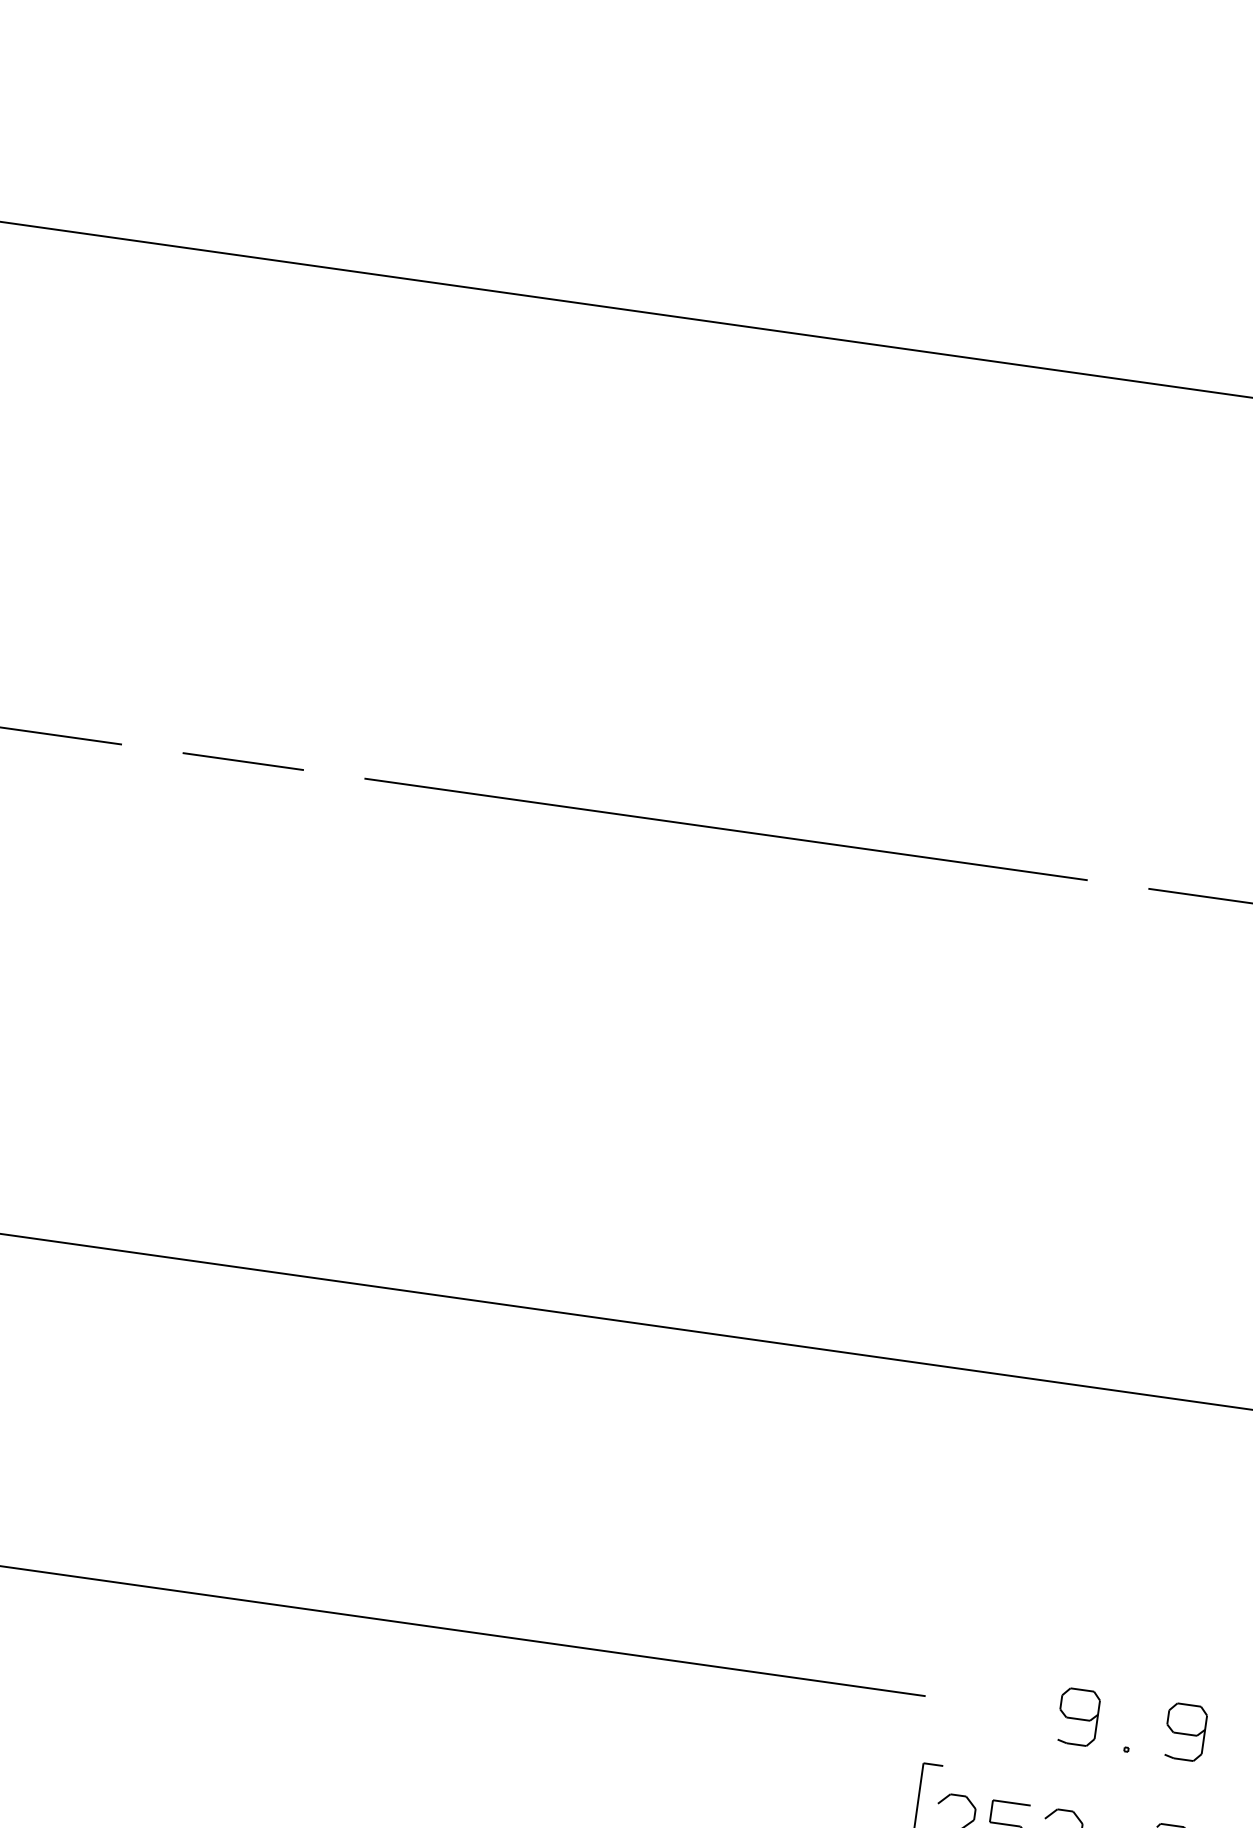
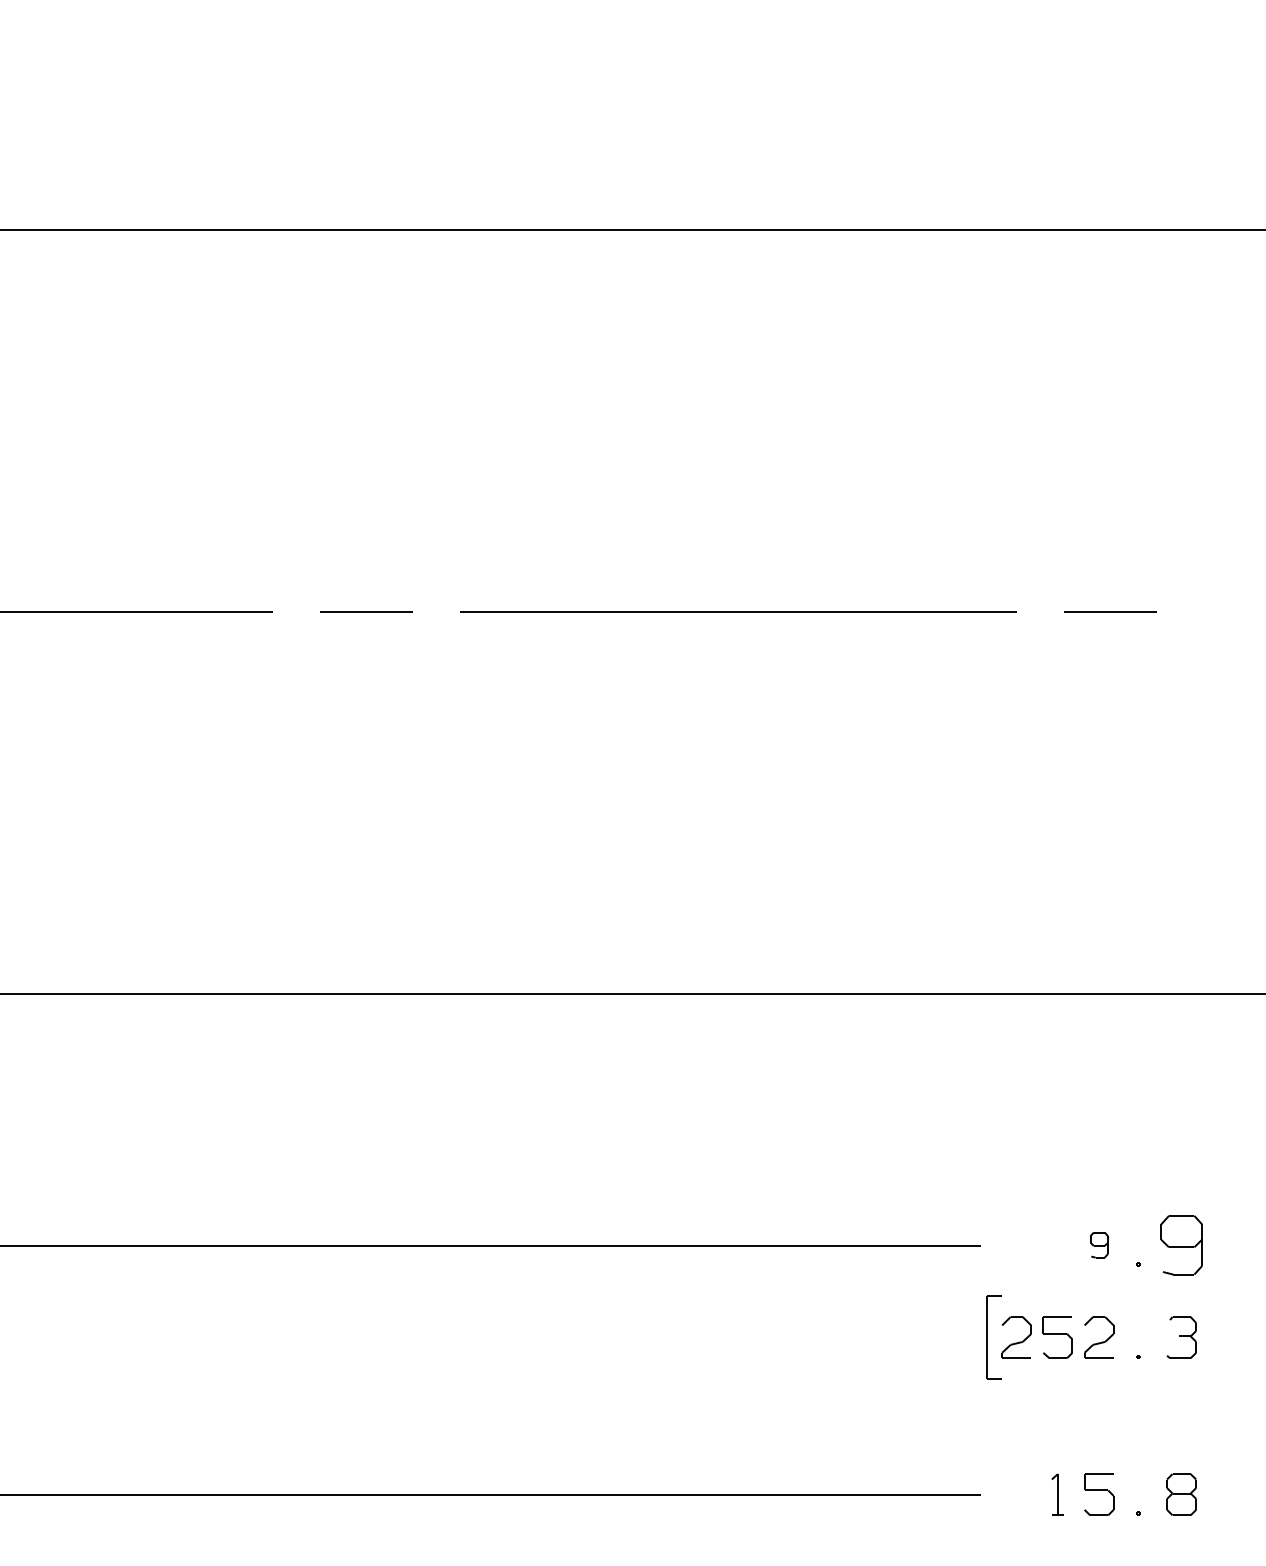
part: (1079, 1716) -> (1099, 1244), size x0.6
part: (1185, 1731) -> (1181, 1244), size x1.4

